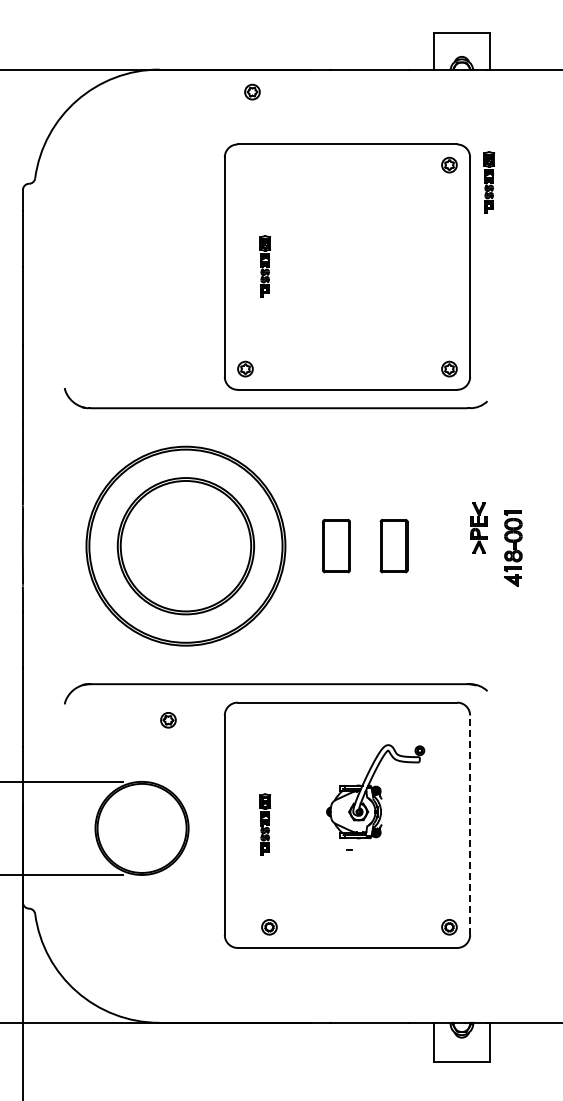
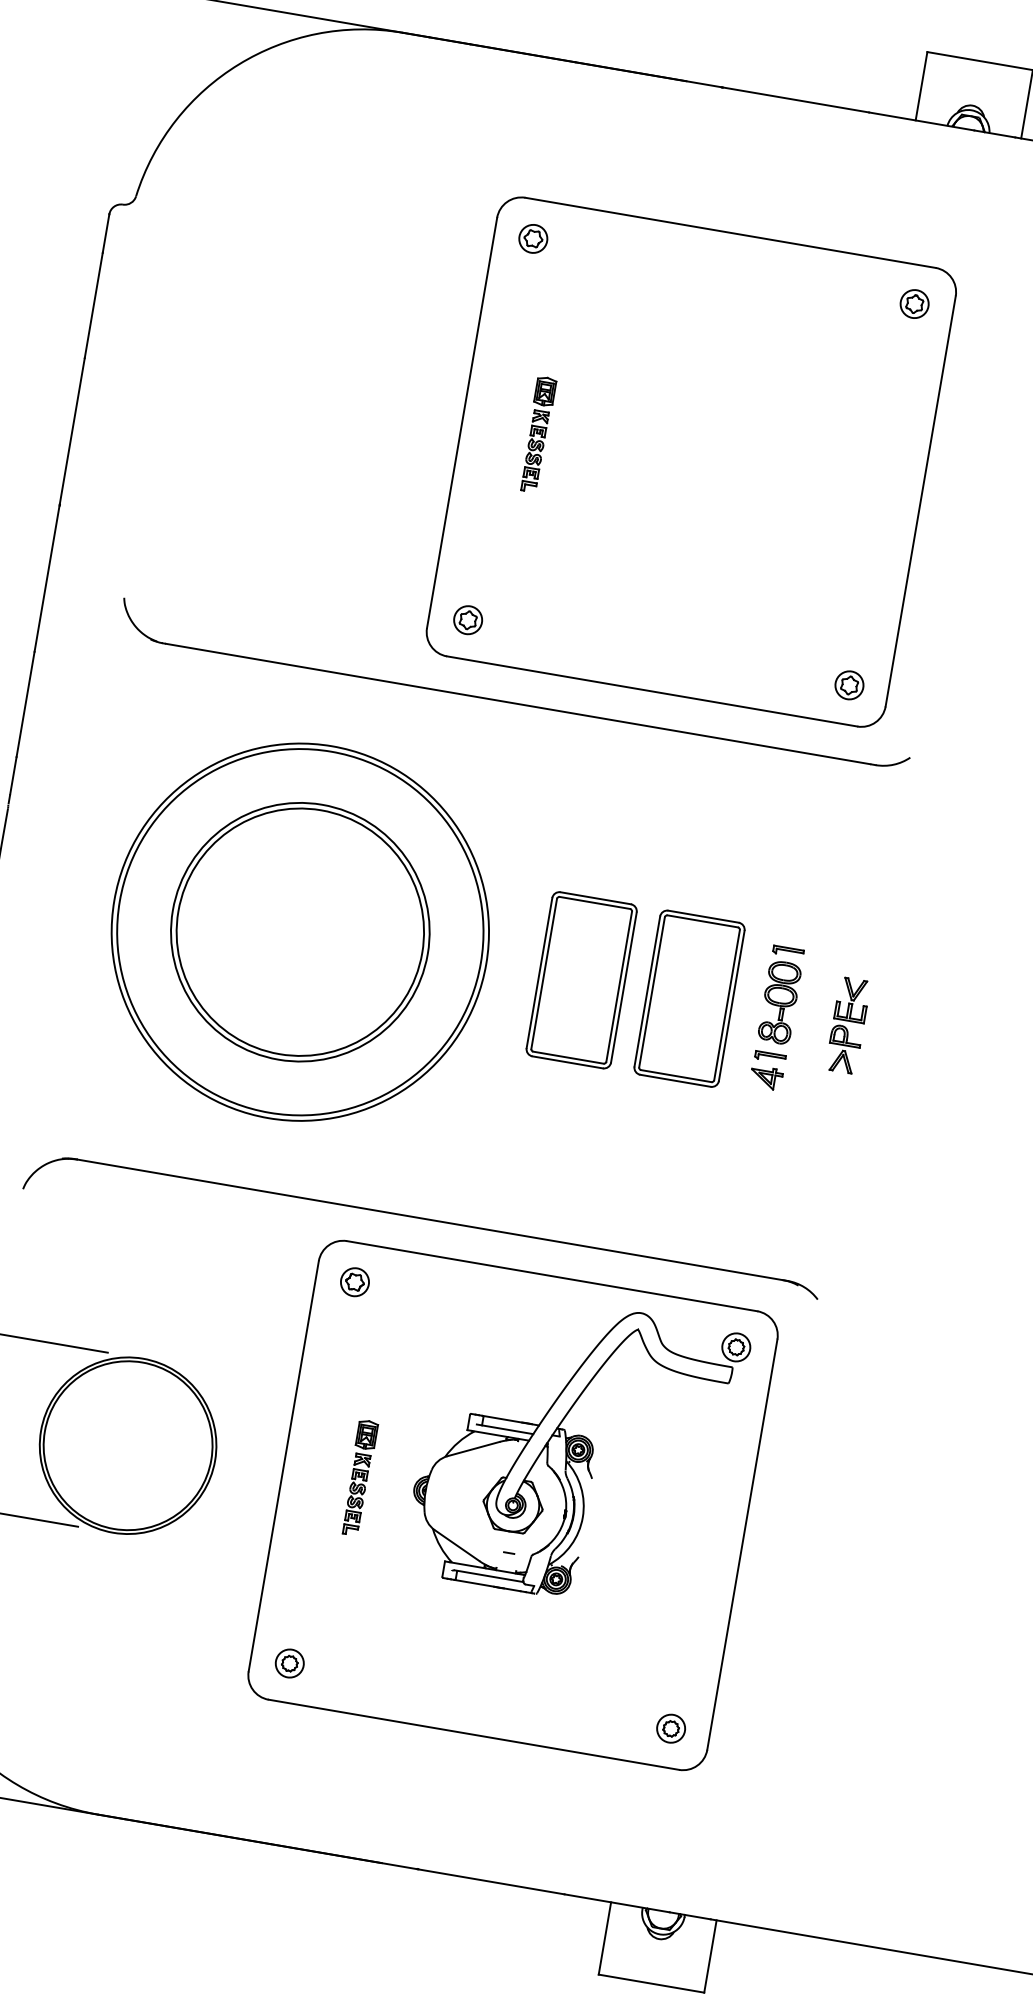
part: (252, 91) -> (533, 237), moved
part: (488, 182) -> (982, 348), removed
part: (478, 527) -> (847, 1024), moved
part: (336, 545) -> (581, 978), size x1.67
part: (393, 545) -> (688, 997), size x1.67
part: (513, 548) -> (777, 1018), moved
part: (168, 720) -> (354, 1282), moved
part: (375, 791) -> (576, 1451), size x1.67
line: (470, 825) -> (742, 1545), dashed -> solid
part: (269, 927) -> (289, 1663), moved

